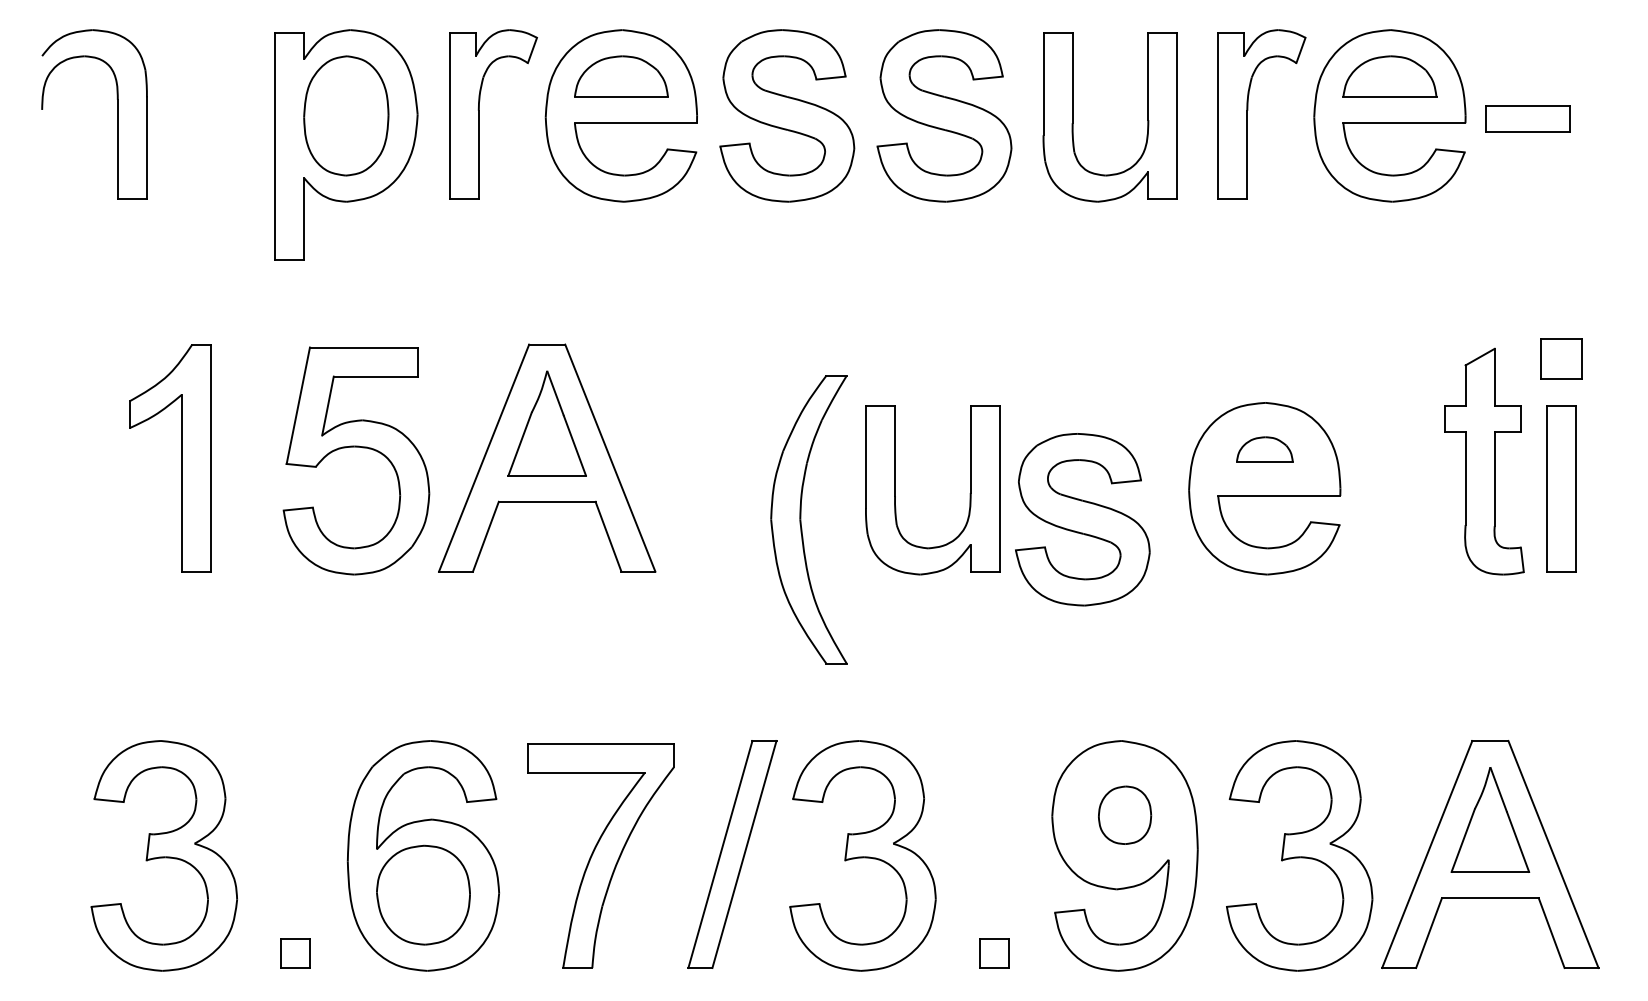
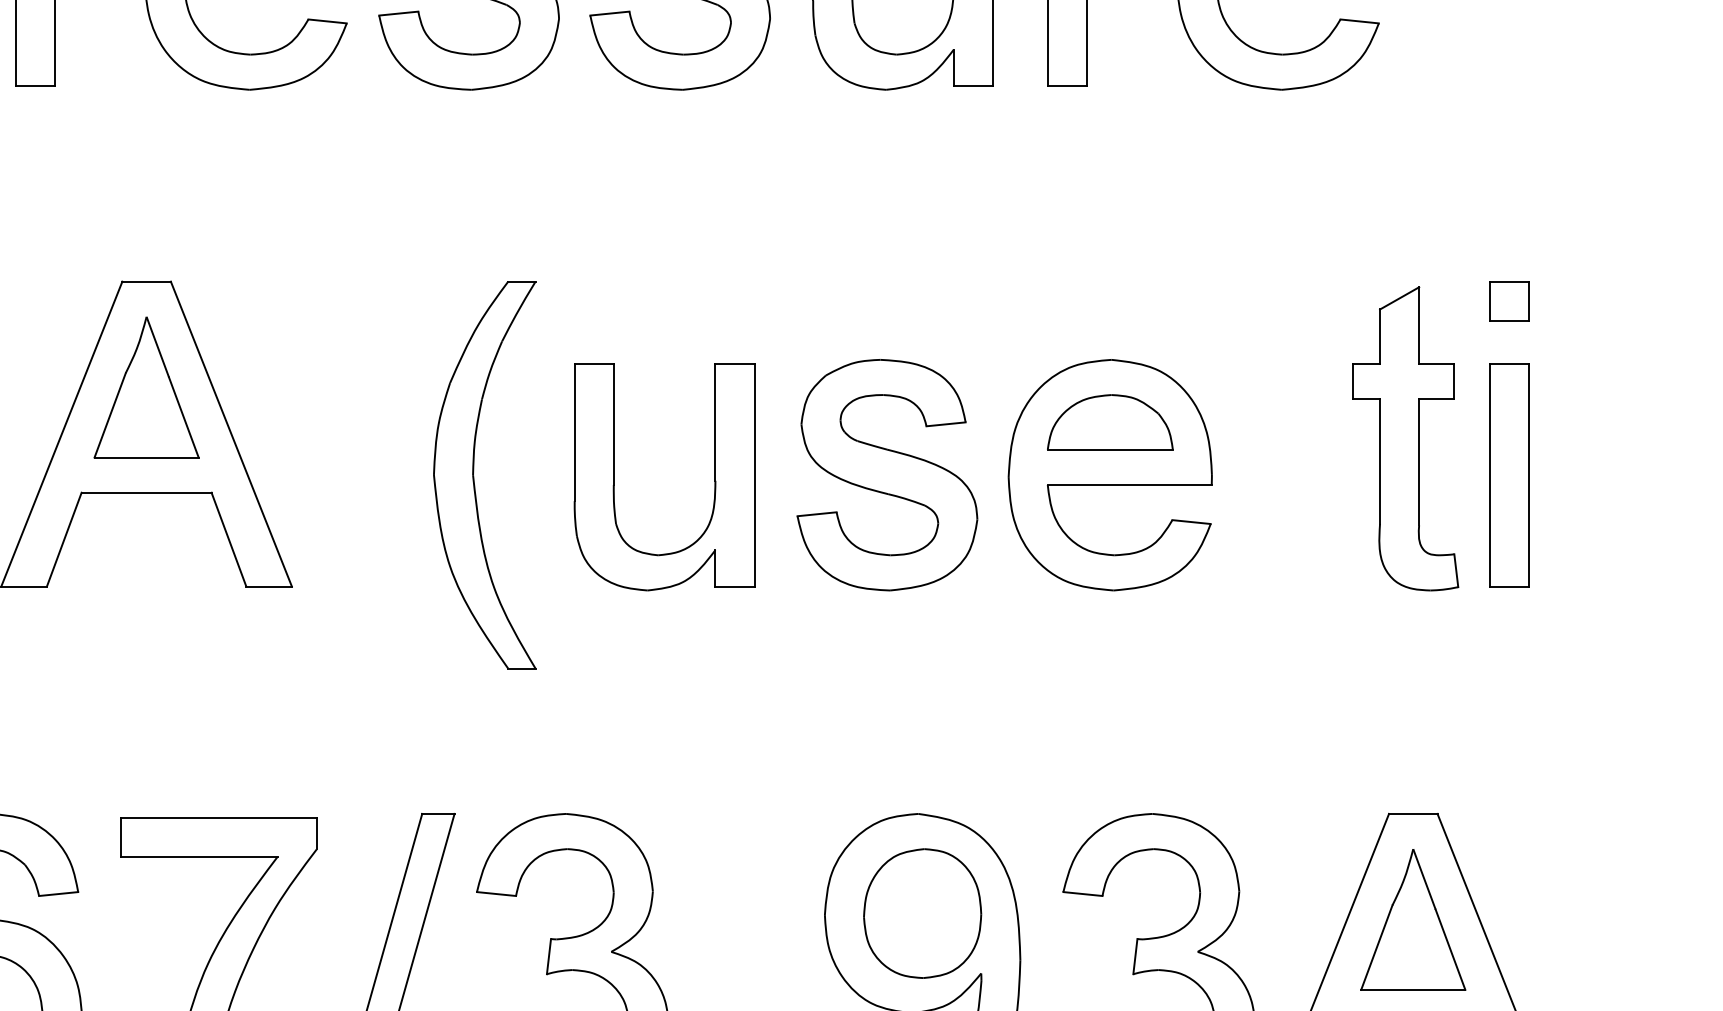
part: (1561, 359) -> (1508, 301), size x0.71
part: (1264, 449) -> (1109, 422), size x1.67
part: (801, 519) -> (474, 474), moved
part: (1082, 519) -> (887, 474), moved
part: (1124, 815) -> (921, 914), size x1.67

